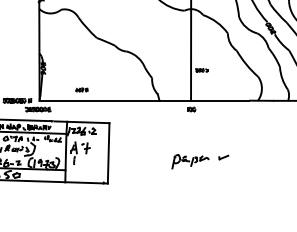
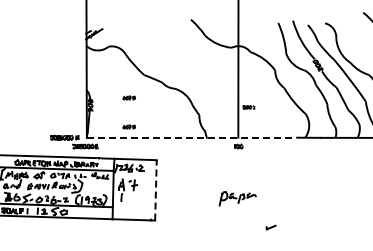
part: (81, 60) -> (128, 97), added
line: (144, 100) -> (191, 137), solid -> dashed
line: (108, 152) -> (155, 189), solid -> dashed
part: (223, 157) -> (270, 227), moved

